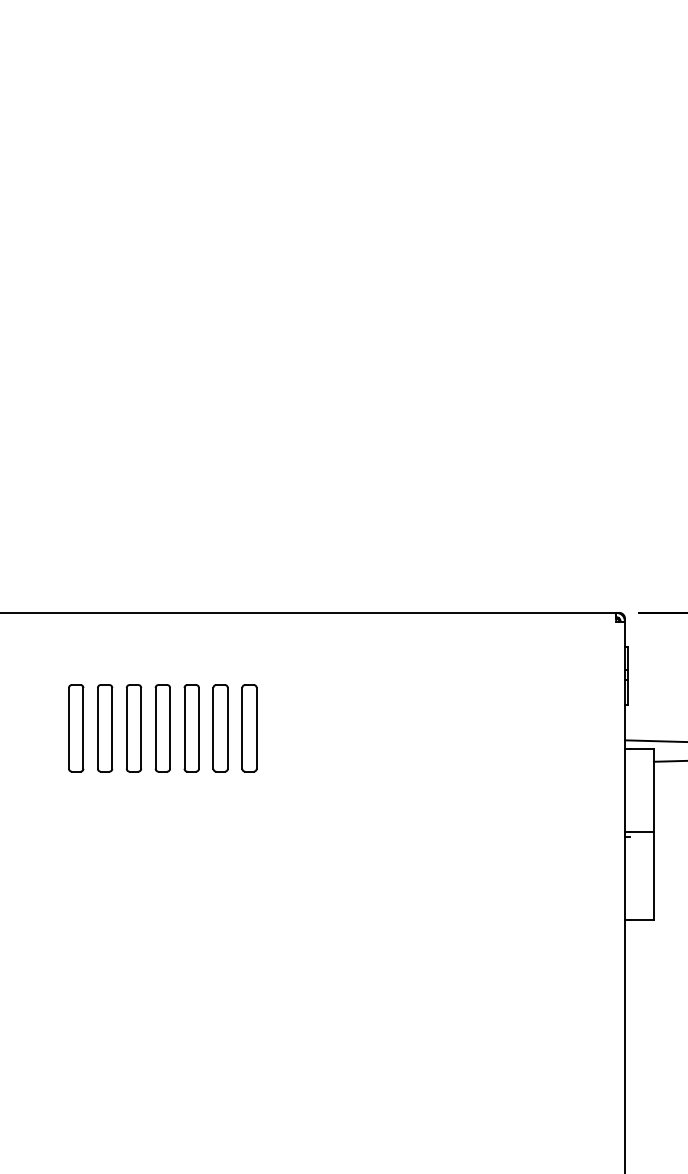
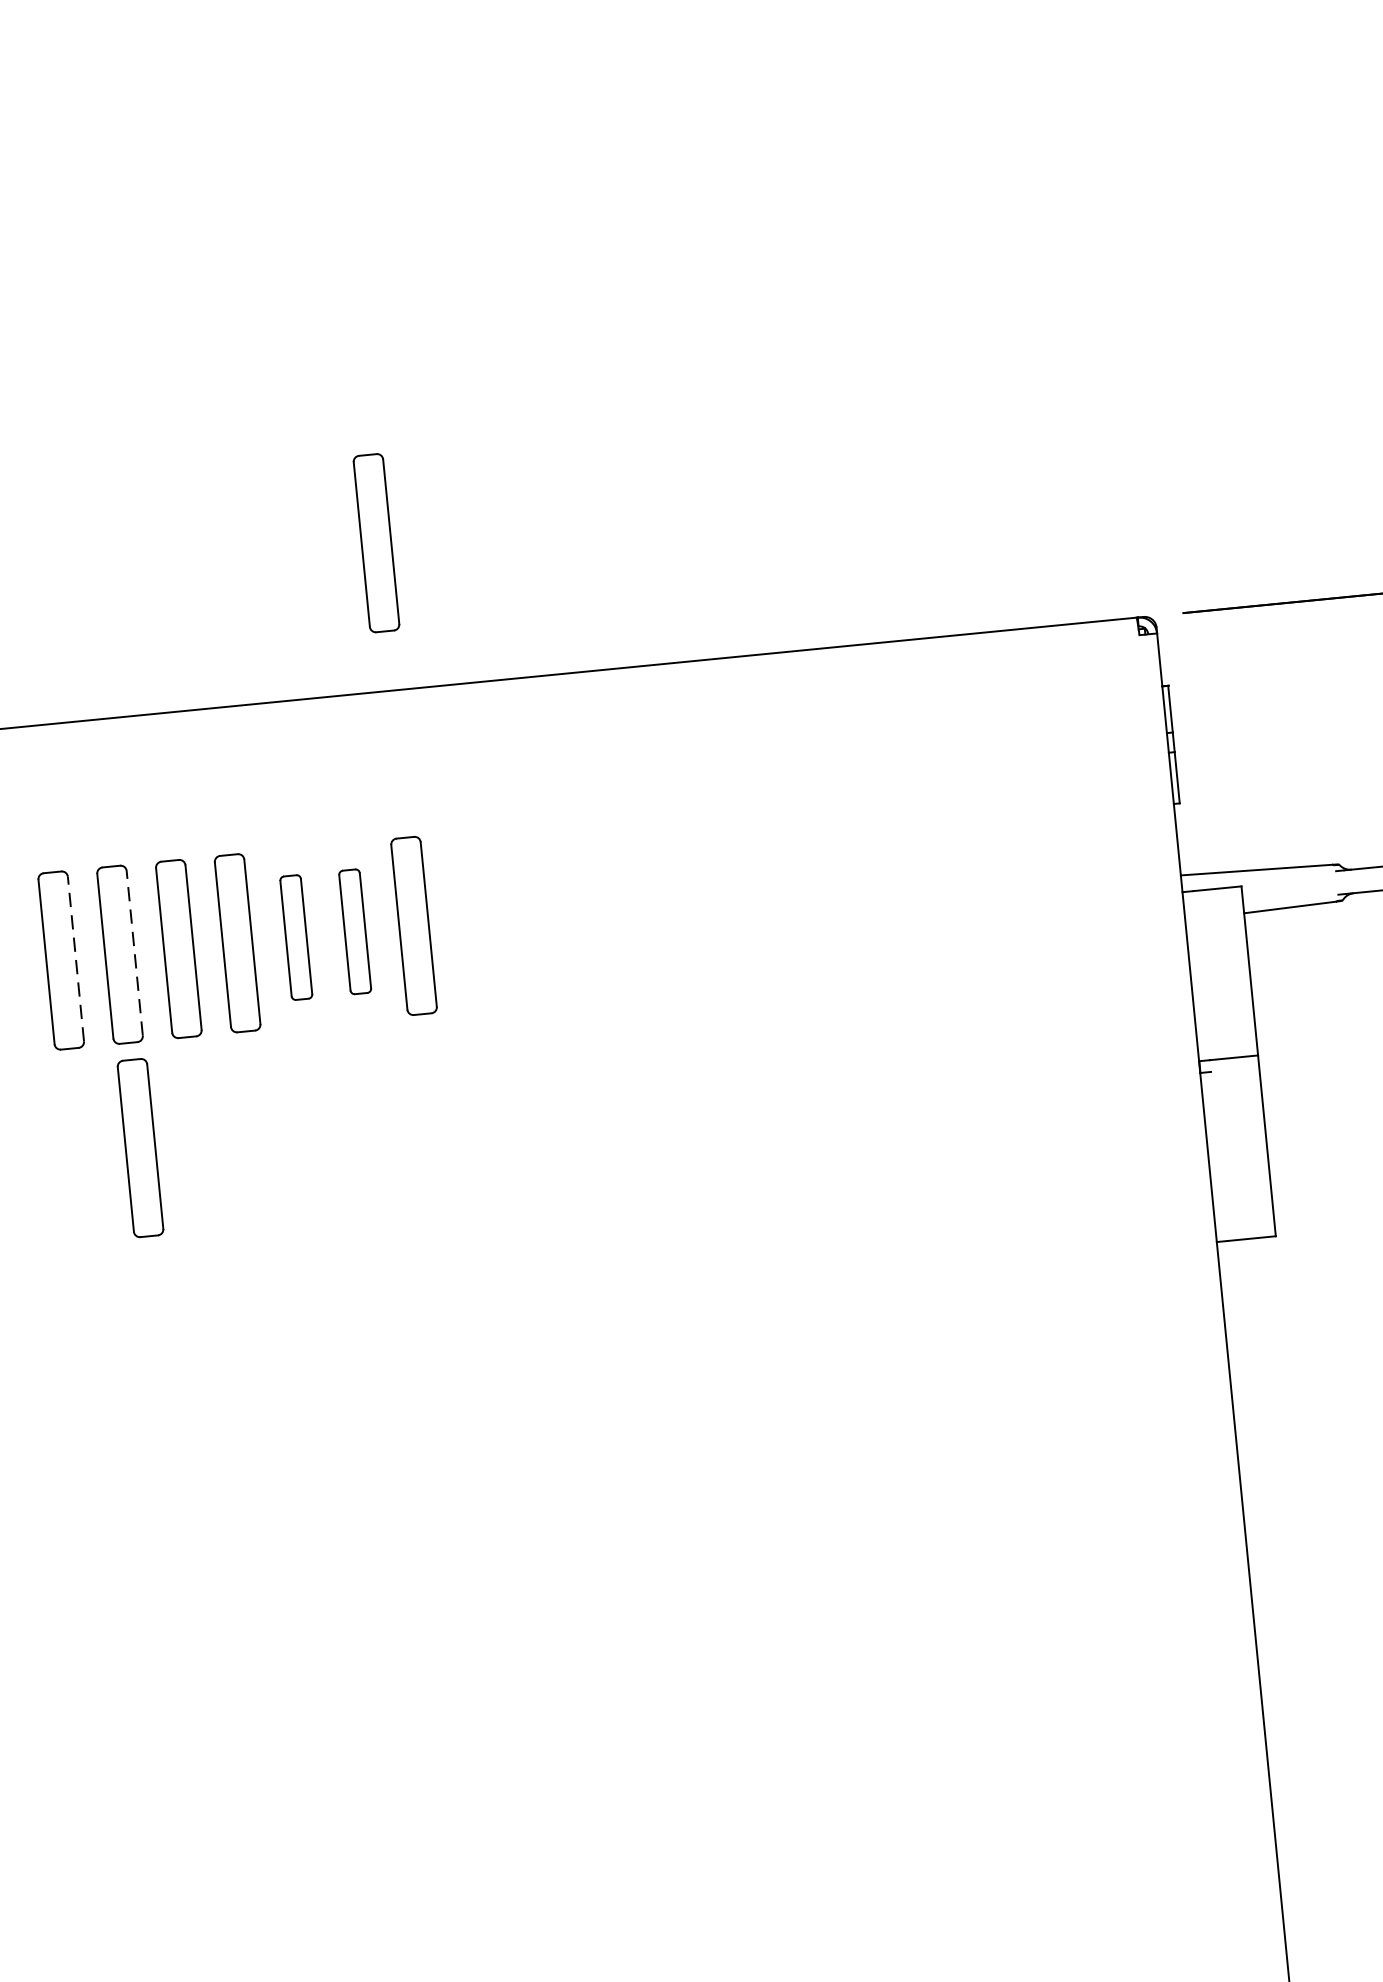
part: (249, 540) -> (376, 543), added
line: (83, 727) -> (75, 957), solid -> dashed
line: (112, 727) -> (134, 951), solid -> dashed
part: (191, 728) -> (295, 937), size x0.7
part: (220, 728) -> (355, 932), size x0.7
part: (105, 823) -> (139, 1148), added

